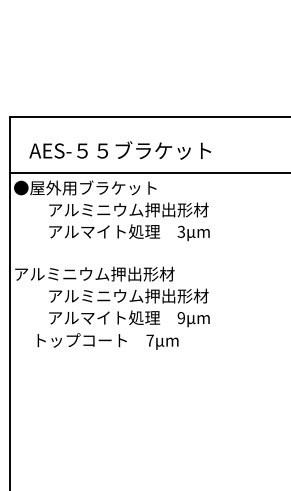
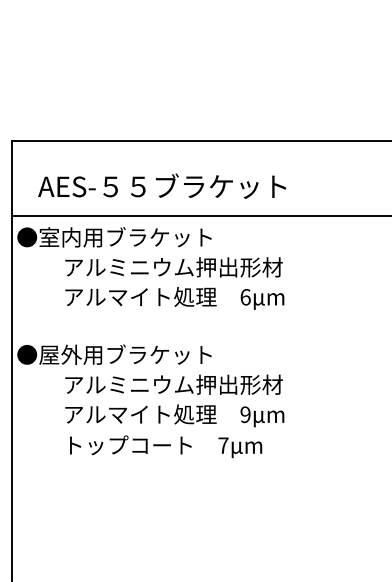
text: (45, 187) -> (60, 236), ●屋外用ブラケット -> ●室内用ブラケット
text: (181, 231) -> (245, 296), 3 -> 6
text: (94, 273) -> (127, 353), アルミニウム押出形材 -> ●屋外用ブラケット
text: (107, 341) -> (165, 446), moved

